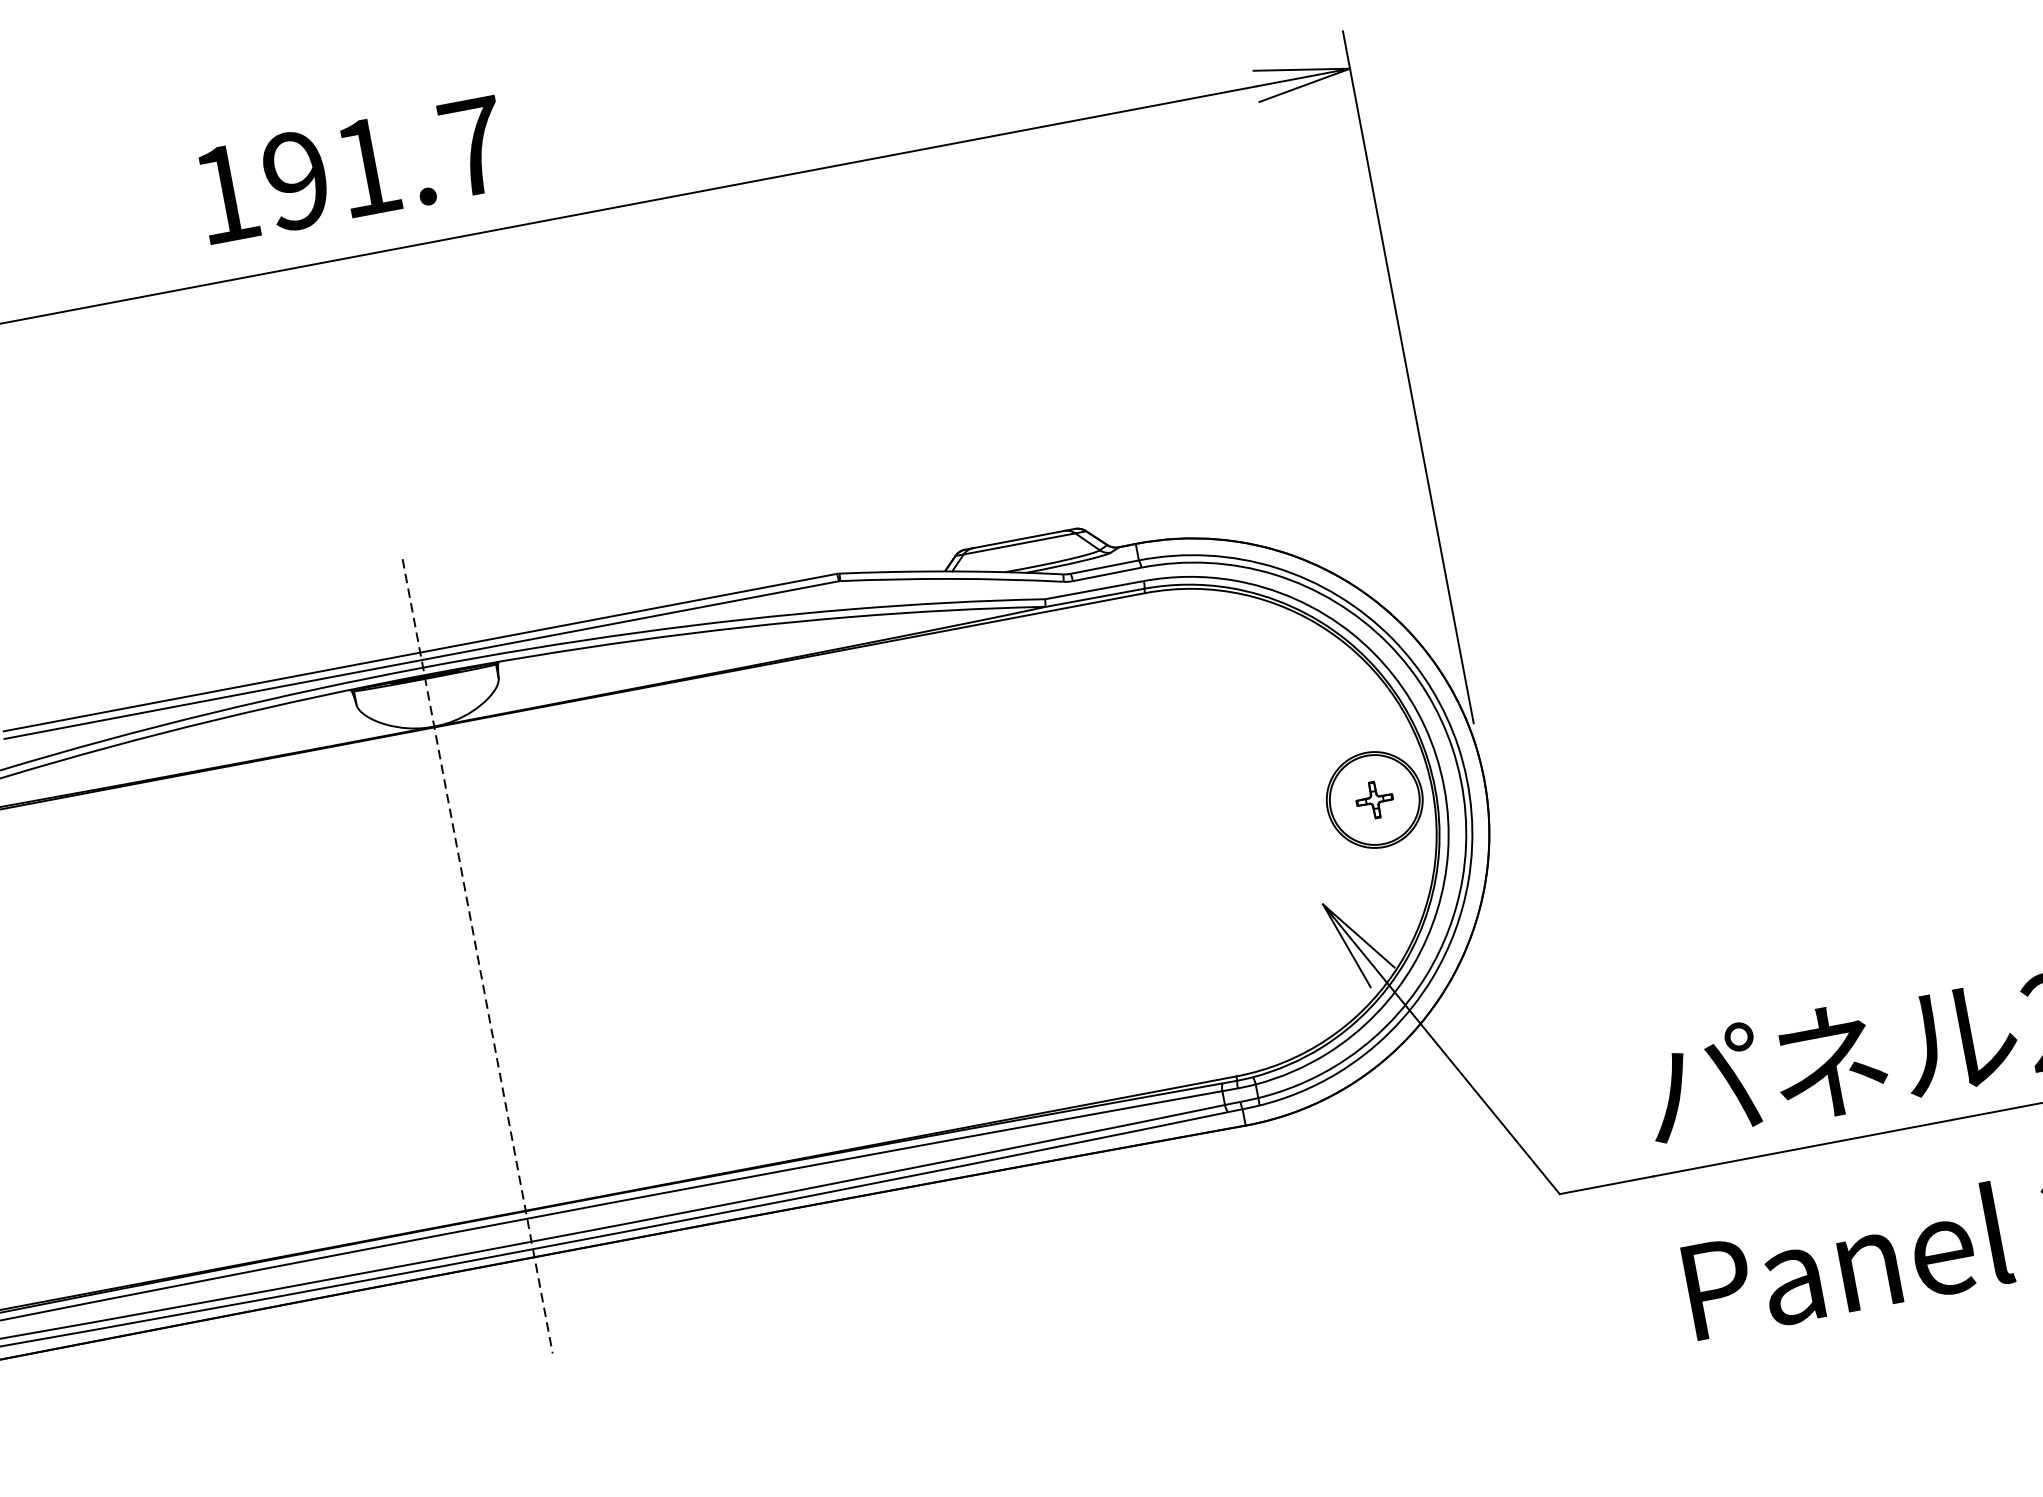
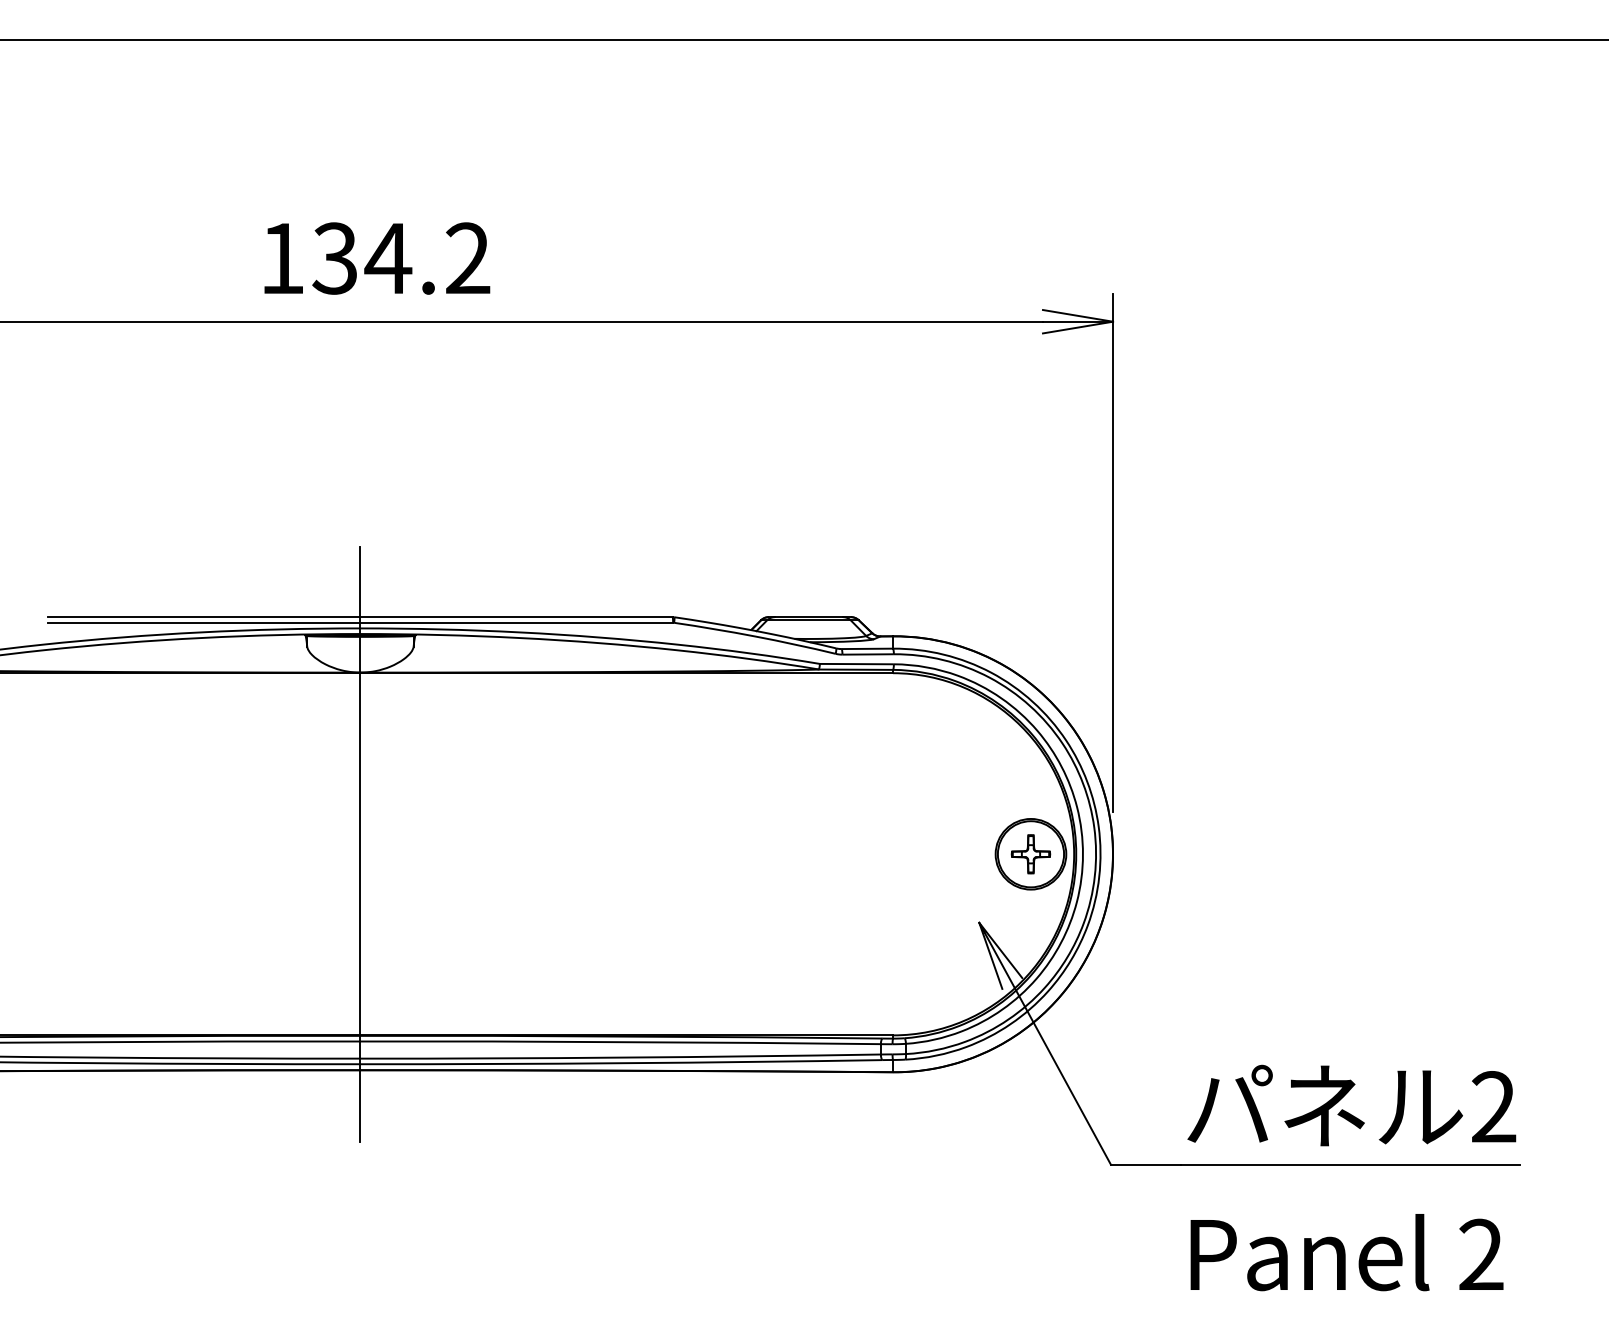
text: (384, 163) -> (401, 258), 191.7 -> 134.2
part: (1374, 800) -> (1030, 854), size x1.43
line: (477, 955) -> (360, 844), dashed -> solid

